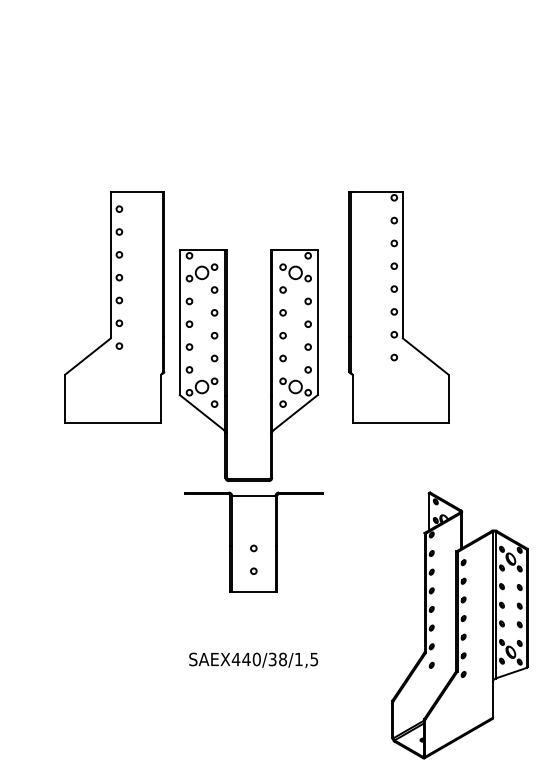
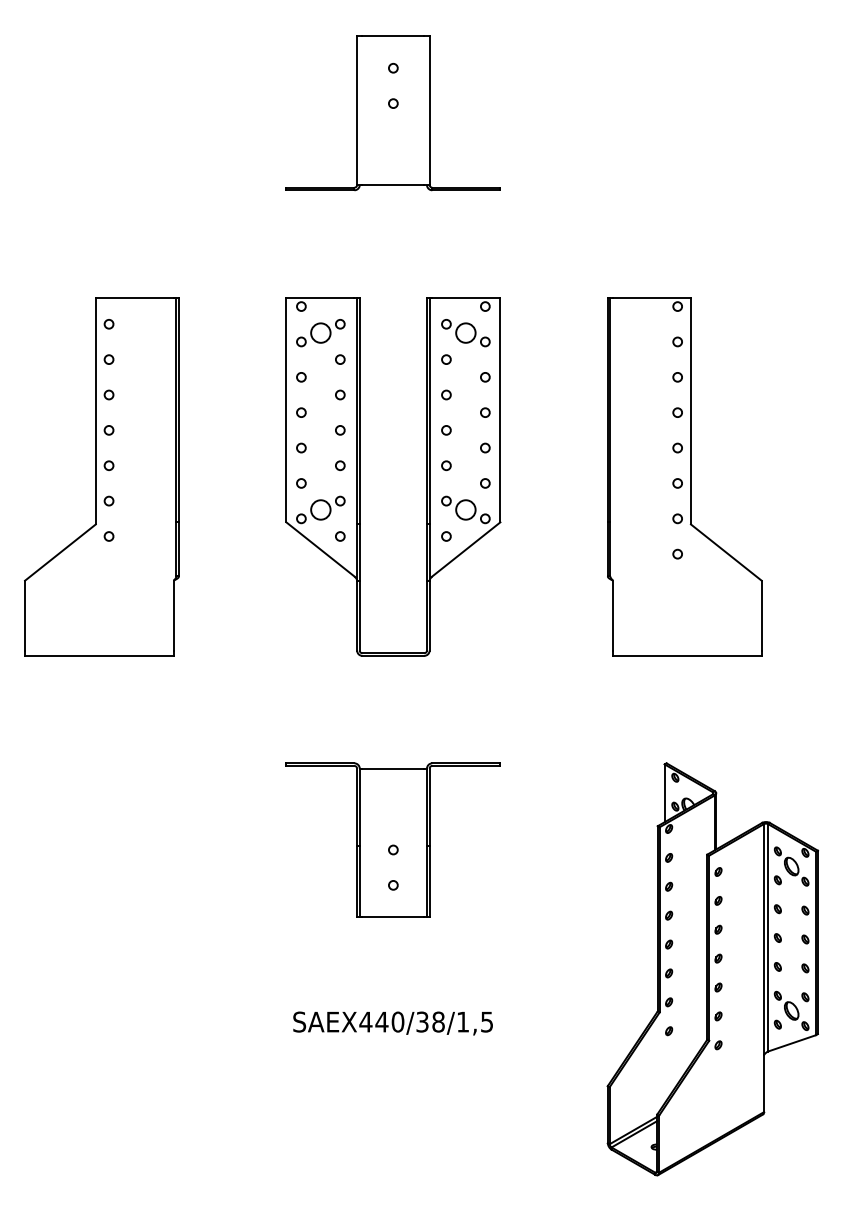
part: (253, 72) -> (392, 112), added
part: (114, 307) -> (101, 476), moved
part: (398, 307) -> (684, 476), moved
part: (227, 365) -> (360, 476), moved

